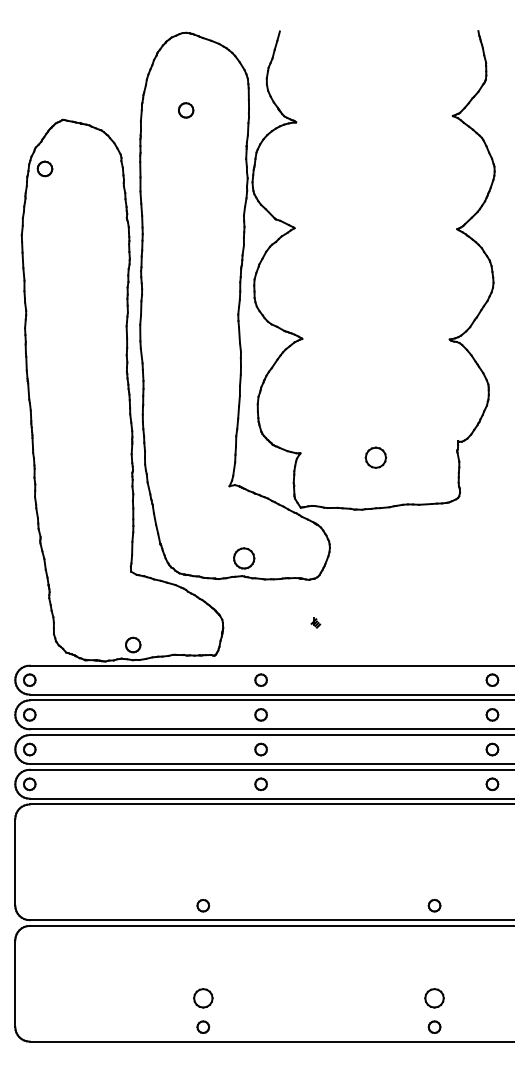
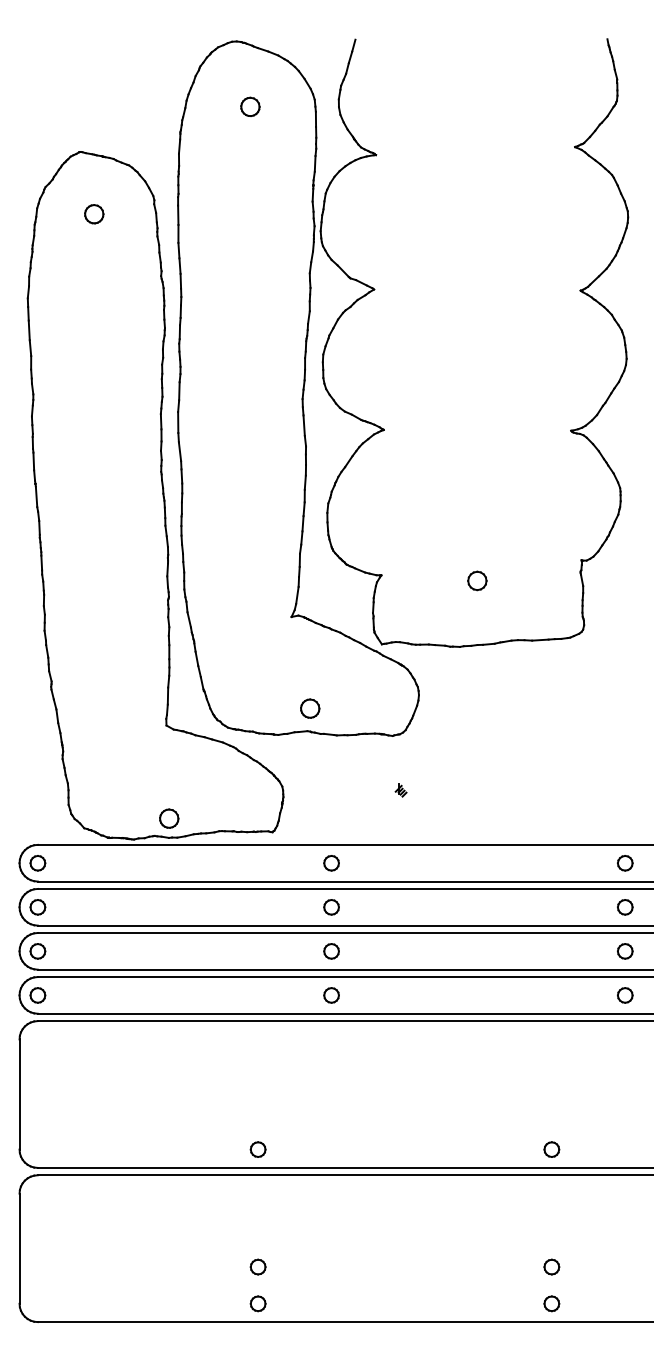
part: (186, 110) -> (250, 106), moved
part: (45, 169) -> (94, 214), moved
part: (376, 457) -> (477, 580), size x0.71
part: (244, 558) -> (310, 708), size x0.71
part: (202, 997) -> (257, 1266), size x0.62
part: (434, 997) -> (551, 1266), size x0.62

